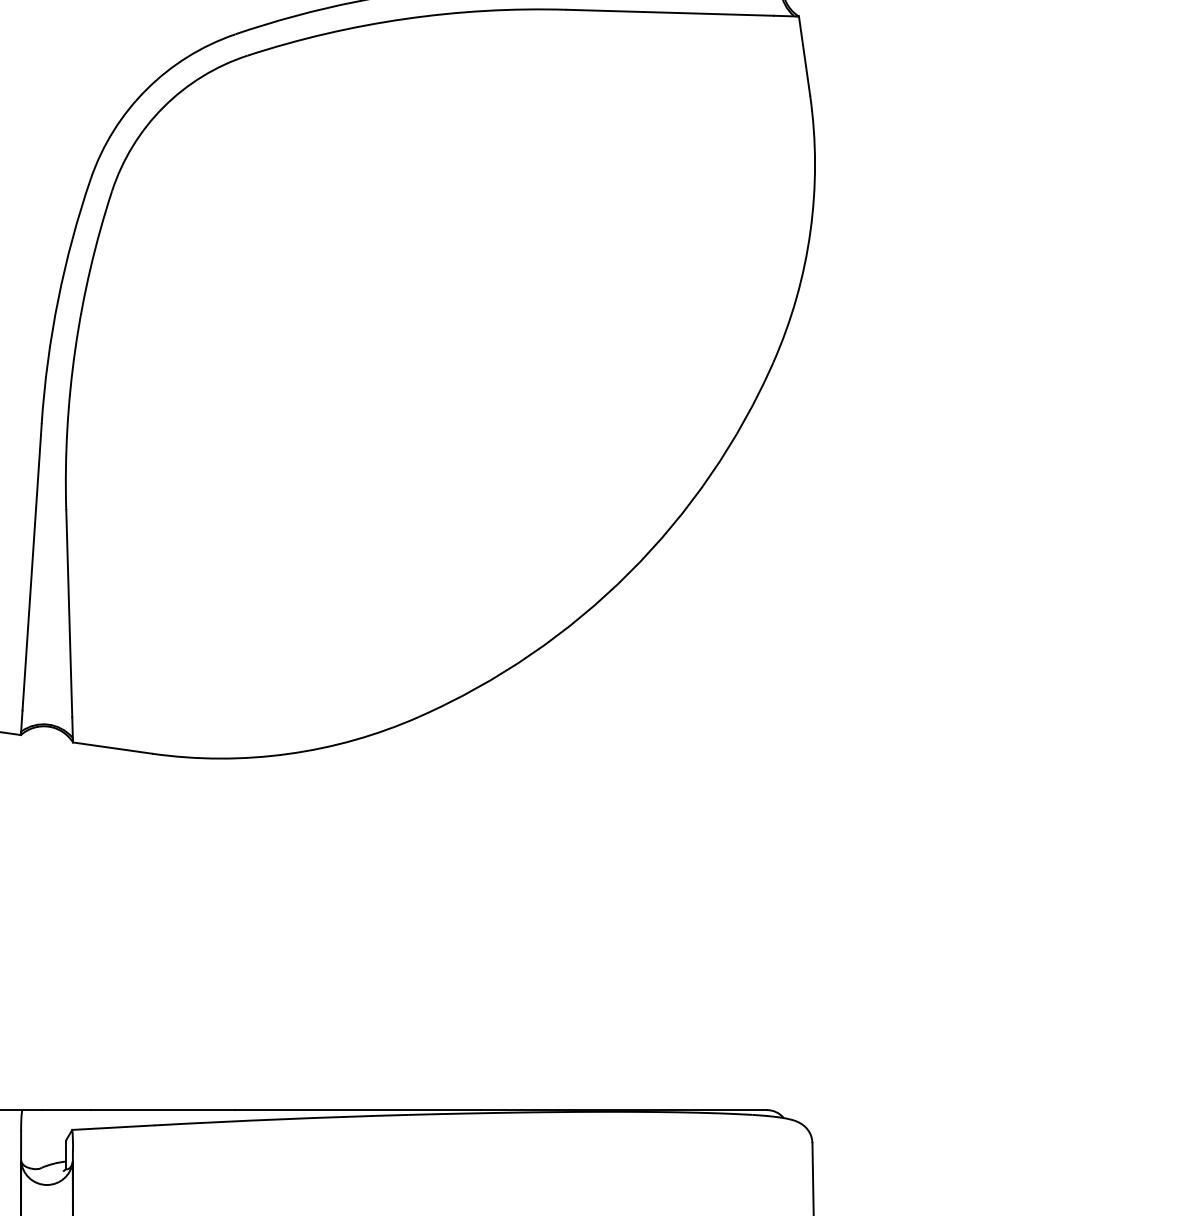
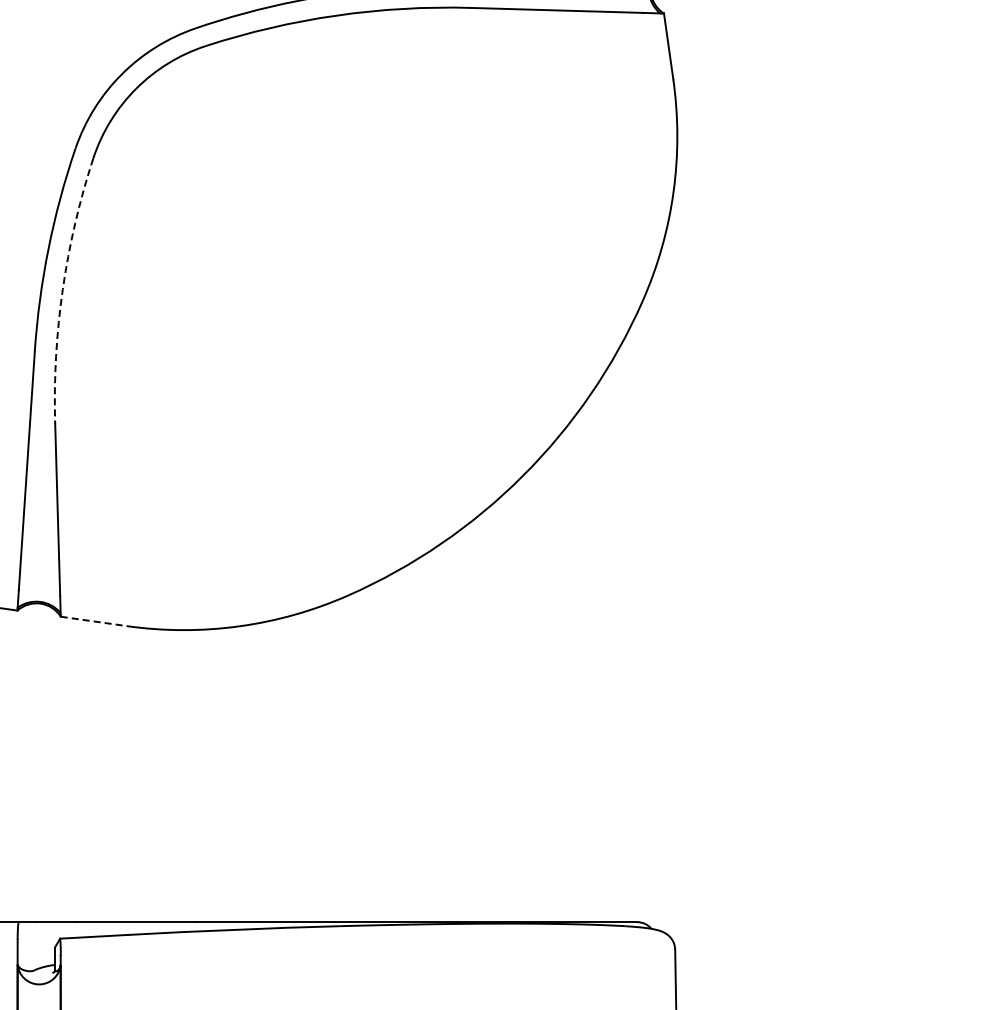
arc: (75, 348) -> (62, 289), solid -> dashed
line: (113, 748) -> (94, 621), solid -> dashed

